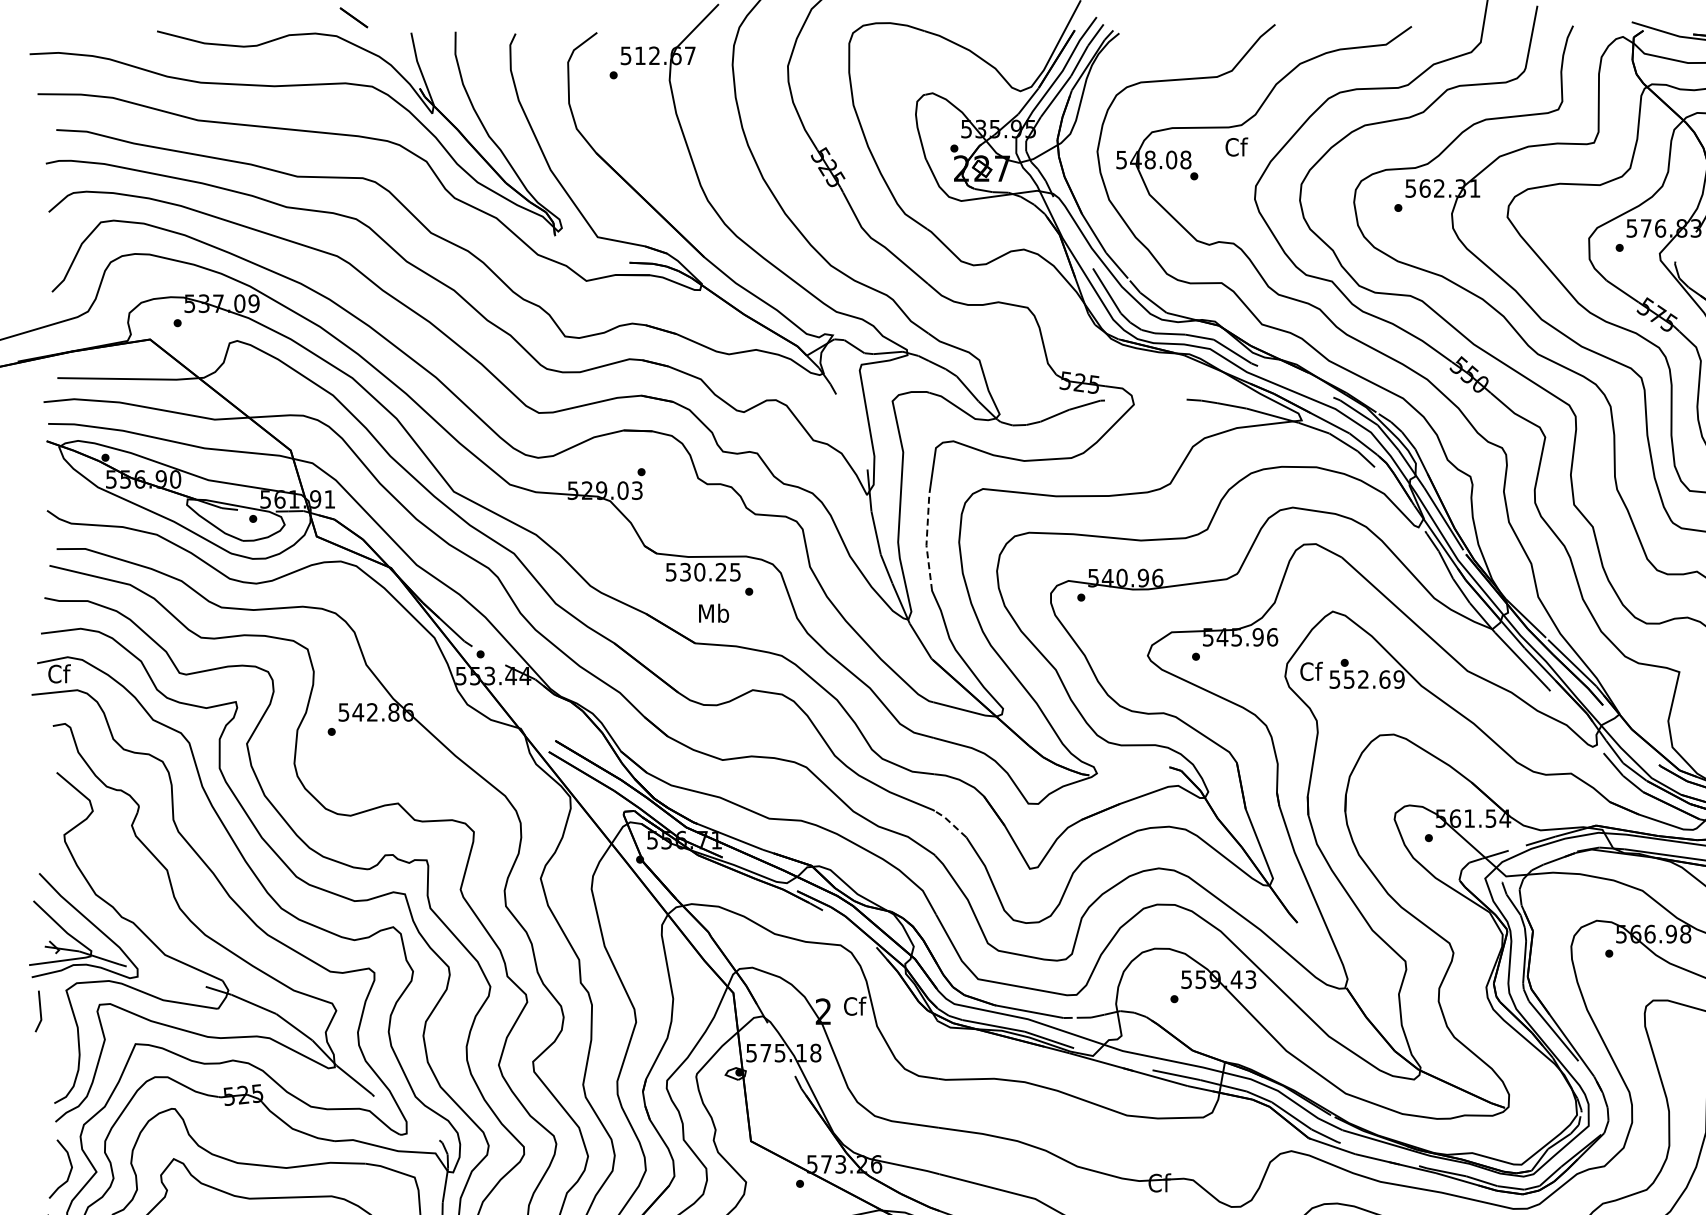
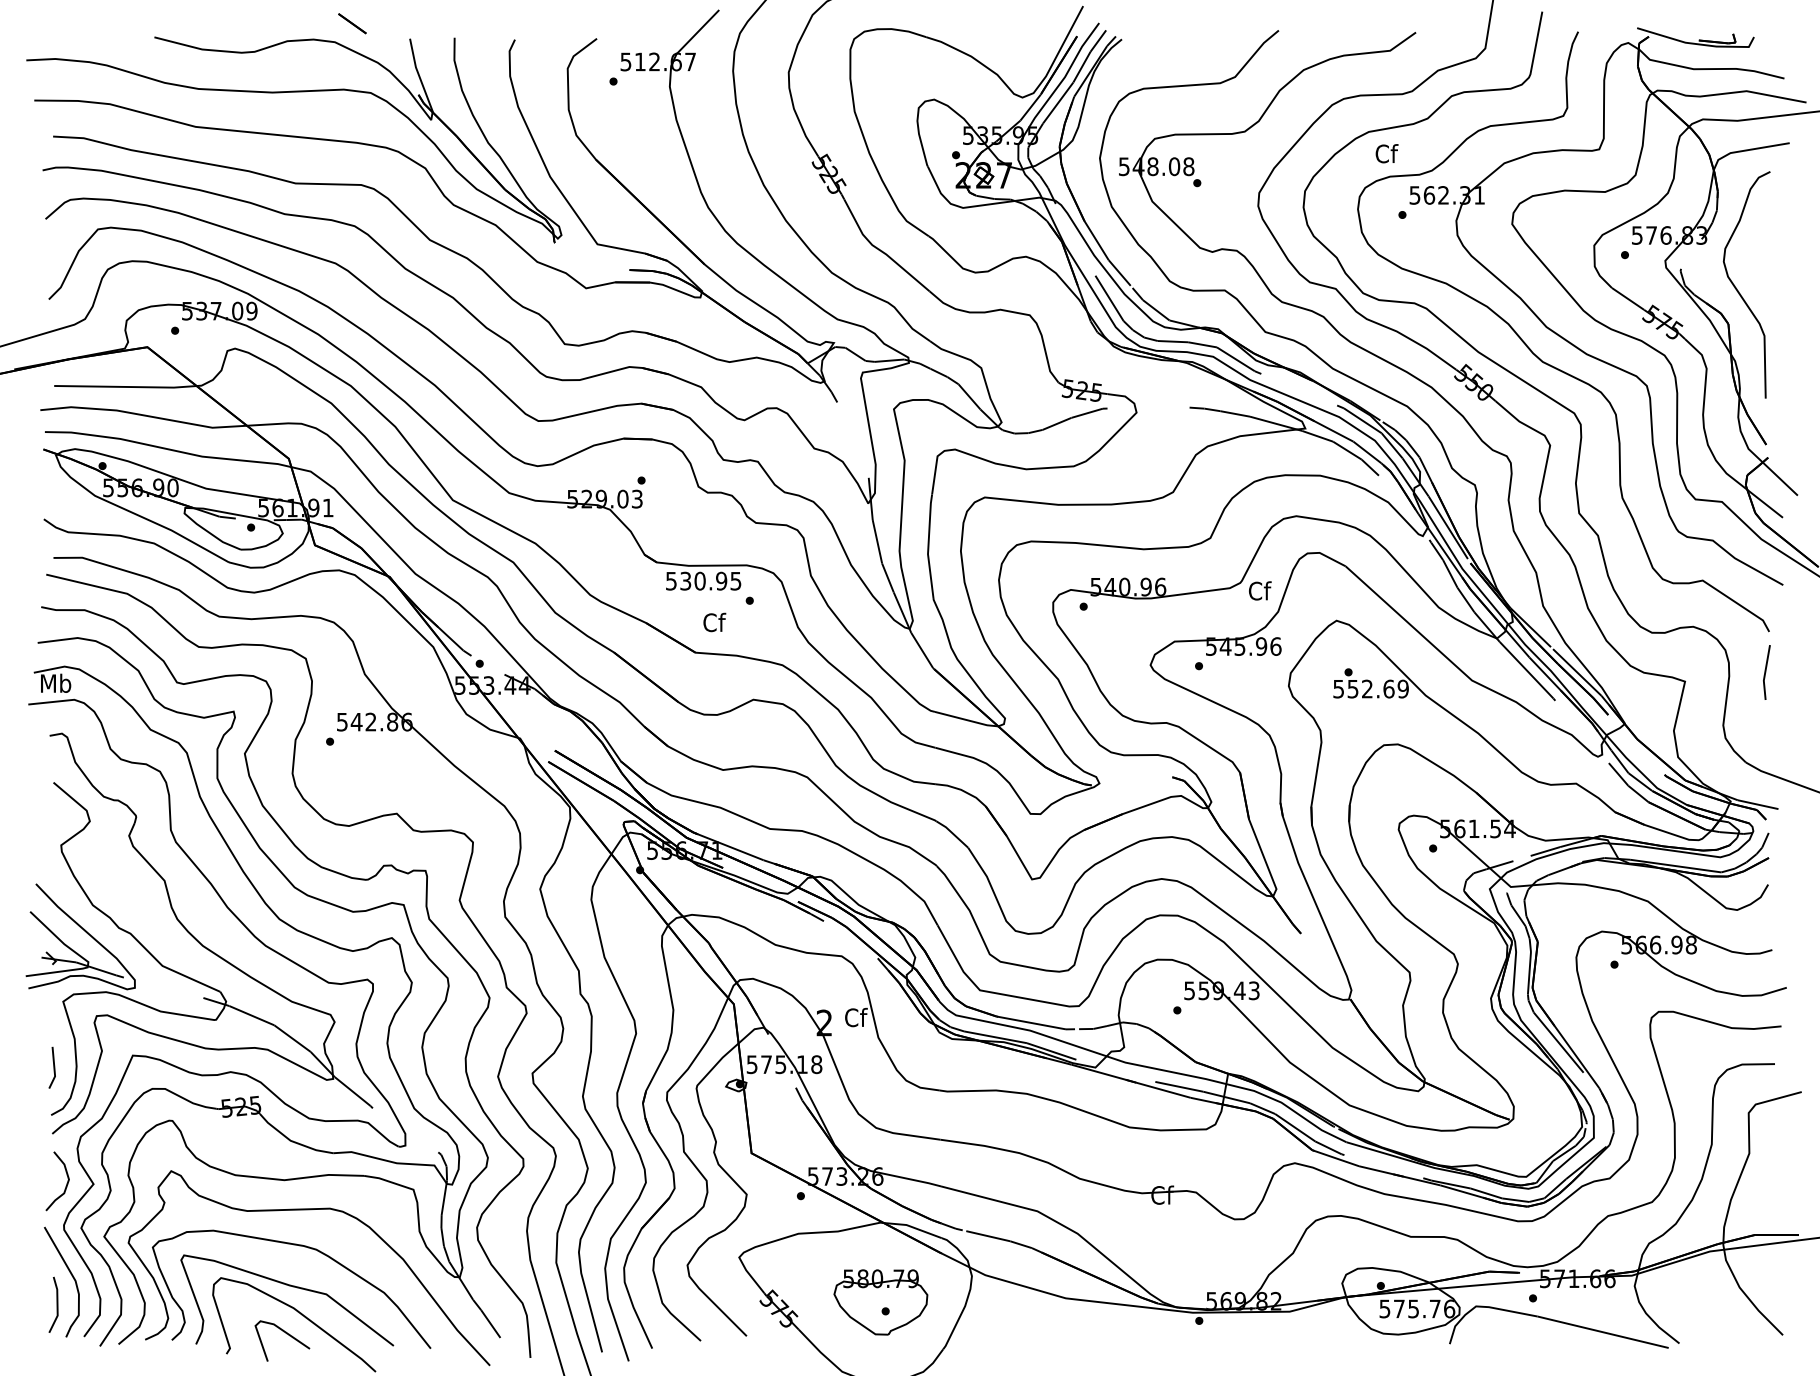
text: (1236, 146) -> (1386, 153), moved
line: (926, 537) -> (928, 546), dashed -> solid
text: (721, 572) -> (721, 581), 530.25 -> 530.95
text: (714, 613) -> (714, 622), Mb -> Cf
text: (1311, 671) -> (1260, 590), moved
text: (59, 673) -> (56, 682), Cf -> Mb
line: (950, 823) -> (952, 833), dashed -> solid
line: (39, 1011) -> (53, 1067), moved

